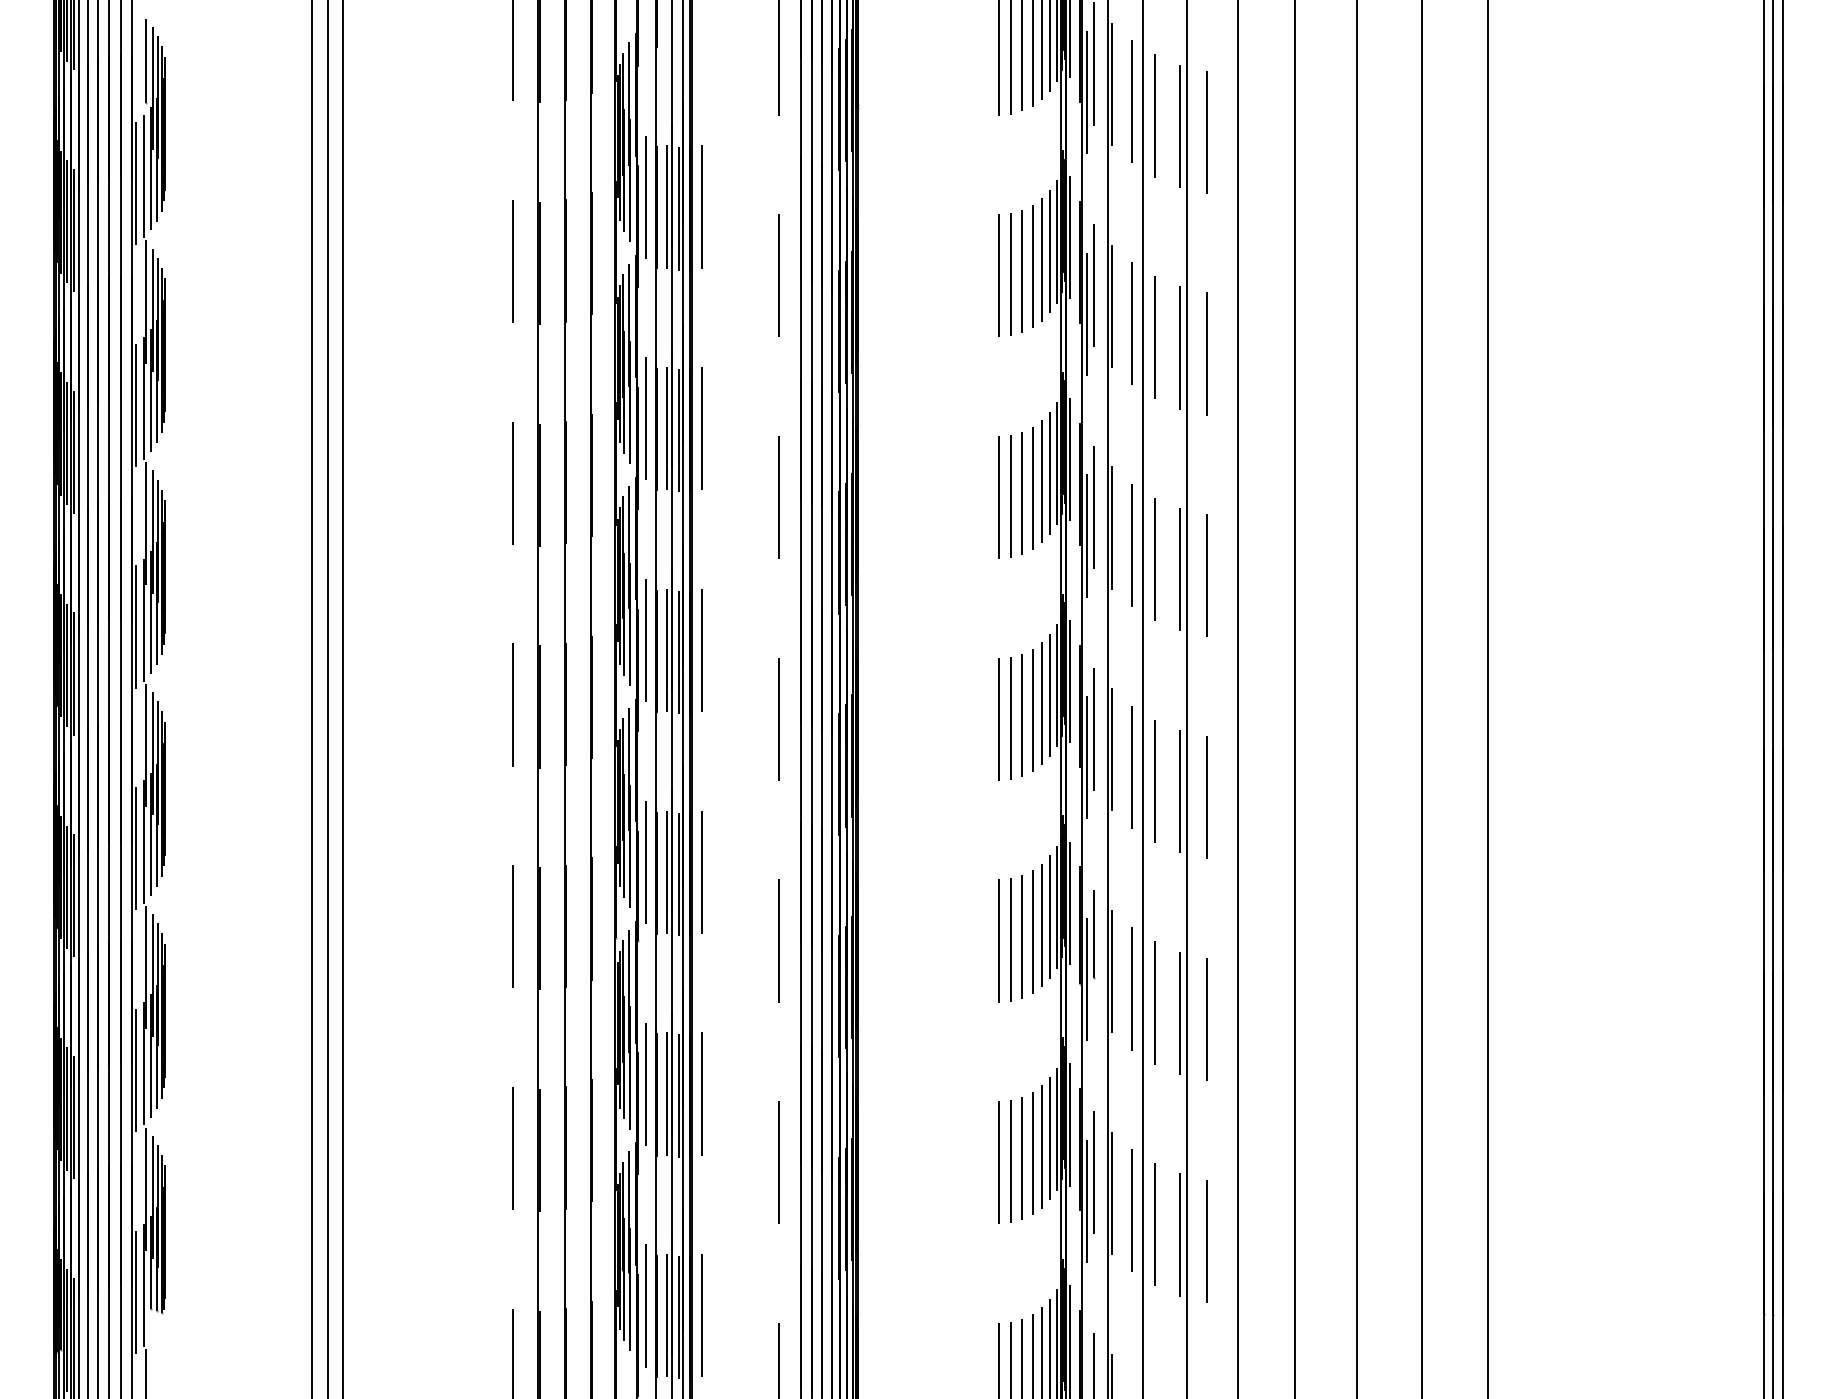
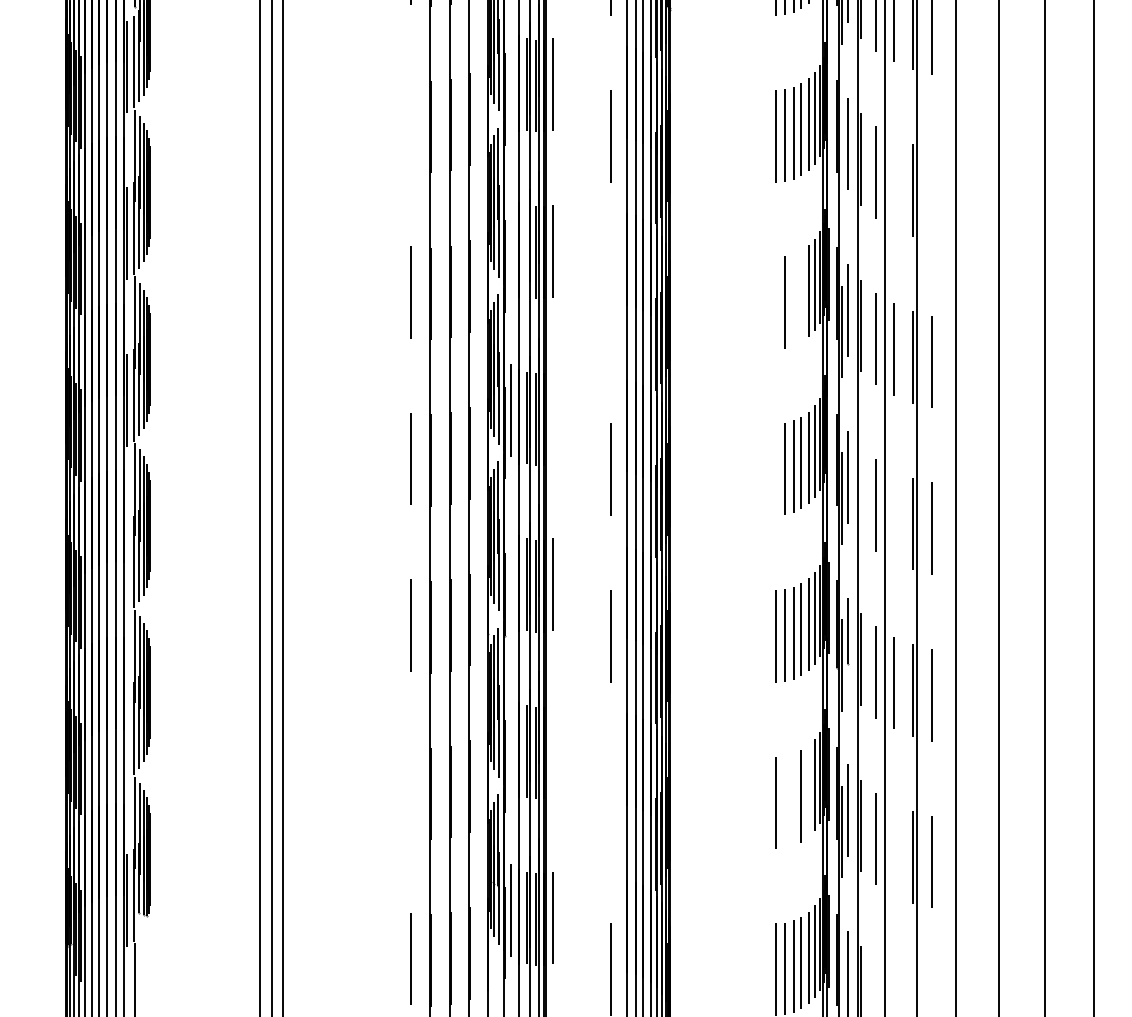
line: (646, 196) -> (511, 76), removed
line: (1069, 237) -> (829, 107), removed
line: (513, 261) -> (411, 125), removed
line: (1086, 313) -> (842, 164), removed
line: (1155, 337) -> (893, 182), removed
line: (1206, 353) -> (932, 194), removed
line: (646, 418) -> (511, 243), removed
line: (667, 428) -> (527, 251), removed
line: (1032, 488) -> (801, 296), removed
line: (1021, 493) -> (793, 299), removed
line: (779, 497) -> (611, 303), removed
line: (998, 497) -> (775, 303), removed
line: (701, 650) -> (552, 418), removed
line: (1069, 681) -> (829, 441), removed
line: (998, 719) -> (775, 469), removed
line: (1111, 749) -> (860, 492), removed
line: (1154, 781) -> (893, 516), removed
line: (135, 848) -> (127, 566), removed
line: (646, 862) -> (511, 577), removed
line: (135, 1070) -> (127, 733), removed
line: (646, 1083) -> (511, 743), removed
line: (701, 1093) -> (552, 751), removed
line: (1042, 1146) -> (808, 790), removed
line: (512, 1148) -> (410, 792), removed
line: (1021, 1158) -> (793, 799), removed
line: (1010, 1161) -> (784, 802), removed
line: (779, 1162) -> (611, 802), removed
line: (1155, 1224) -> (893, 849), removed

